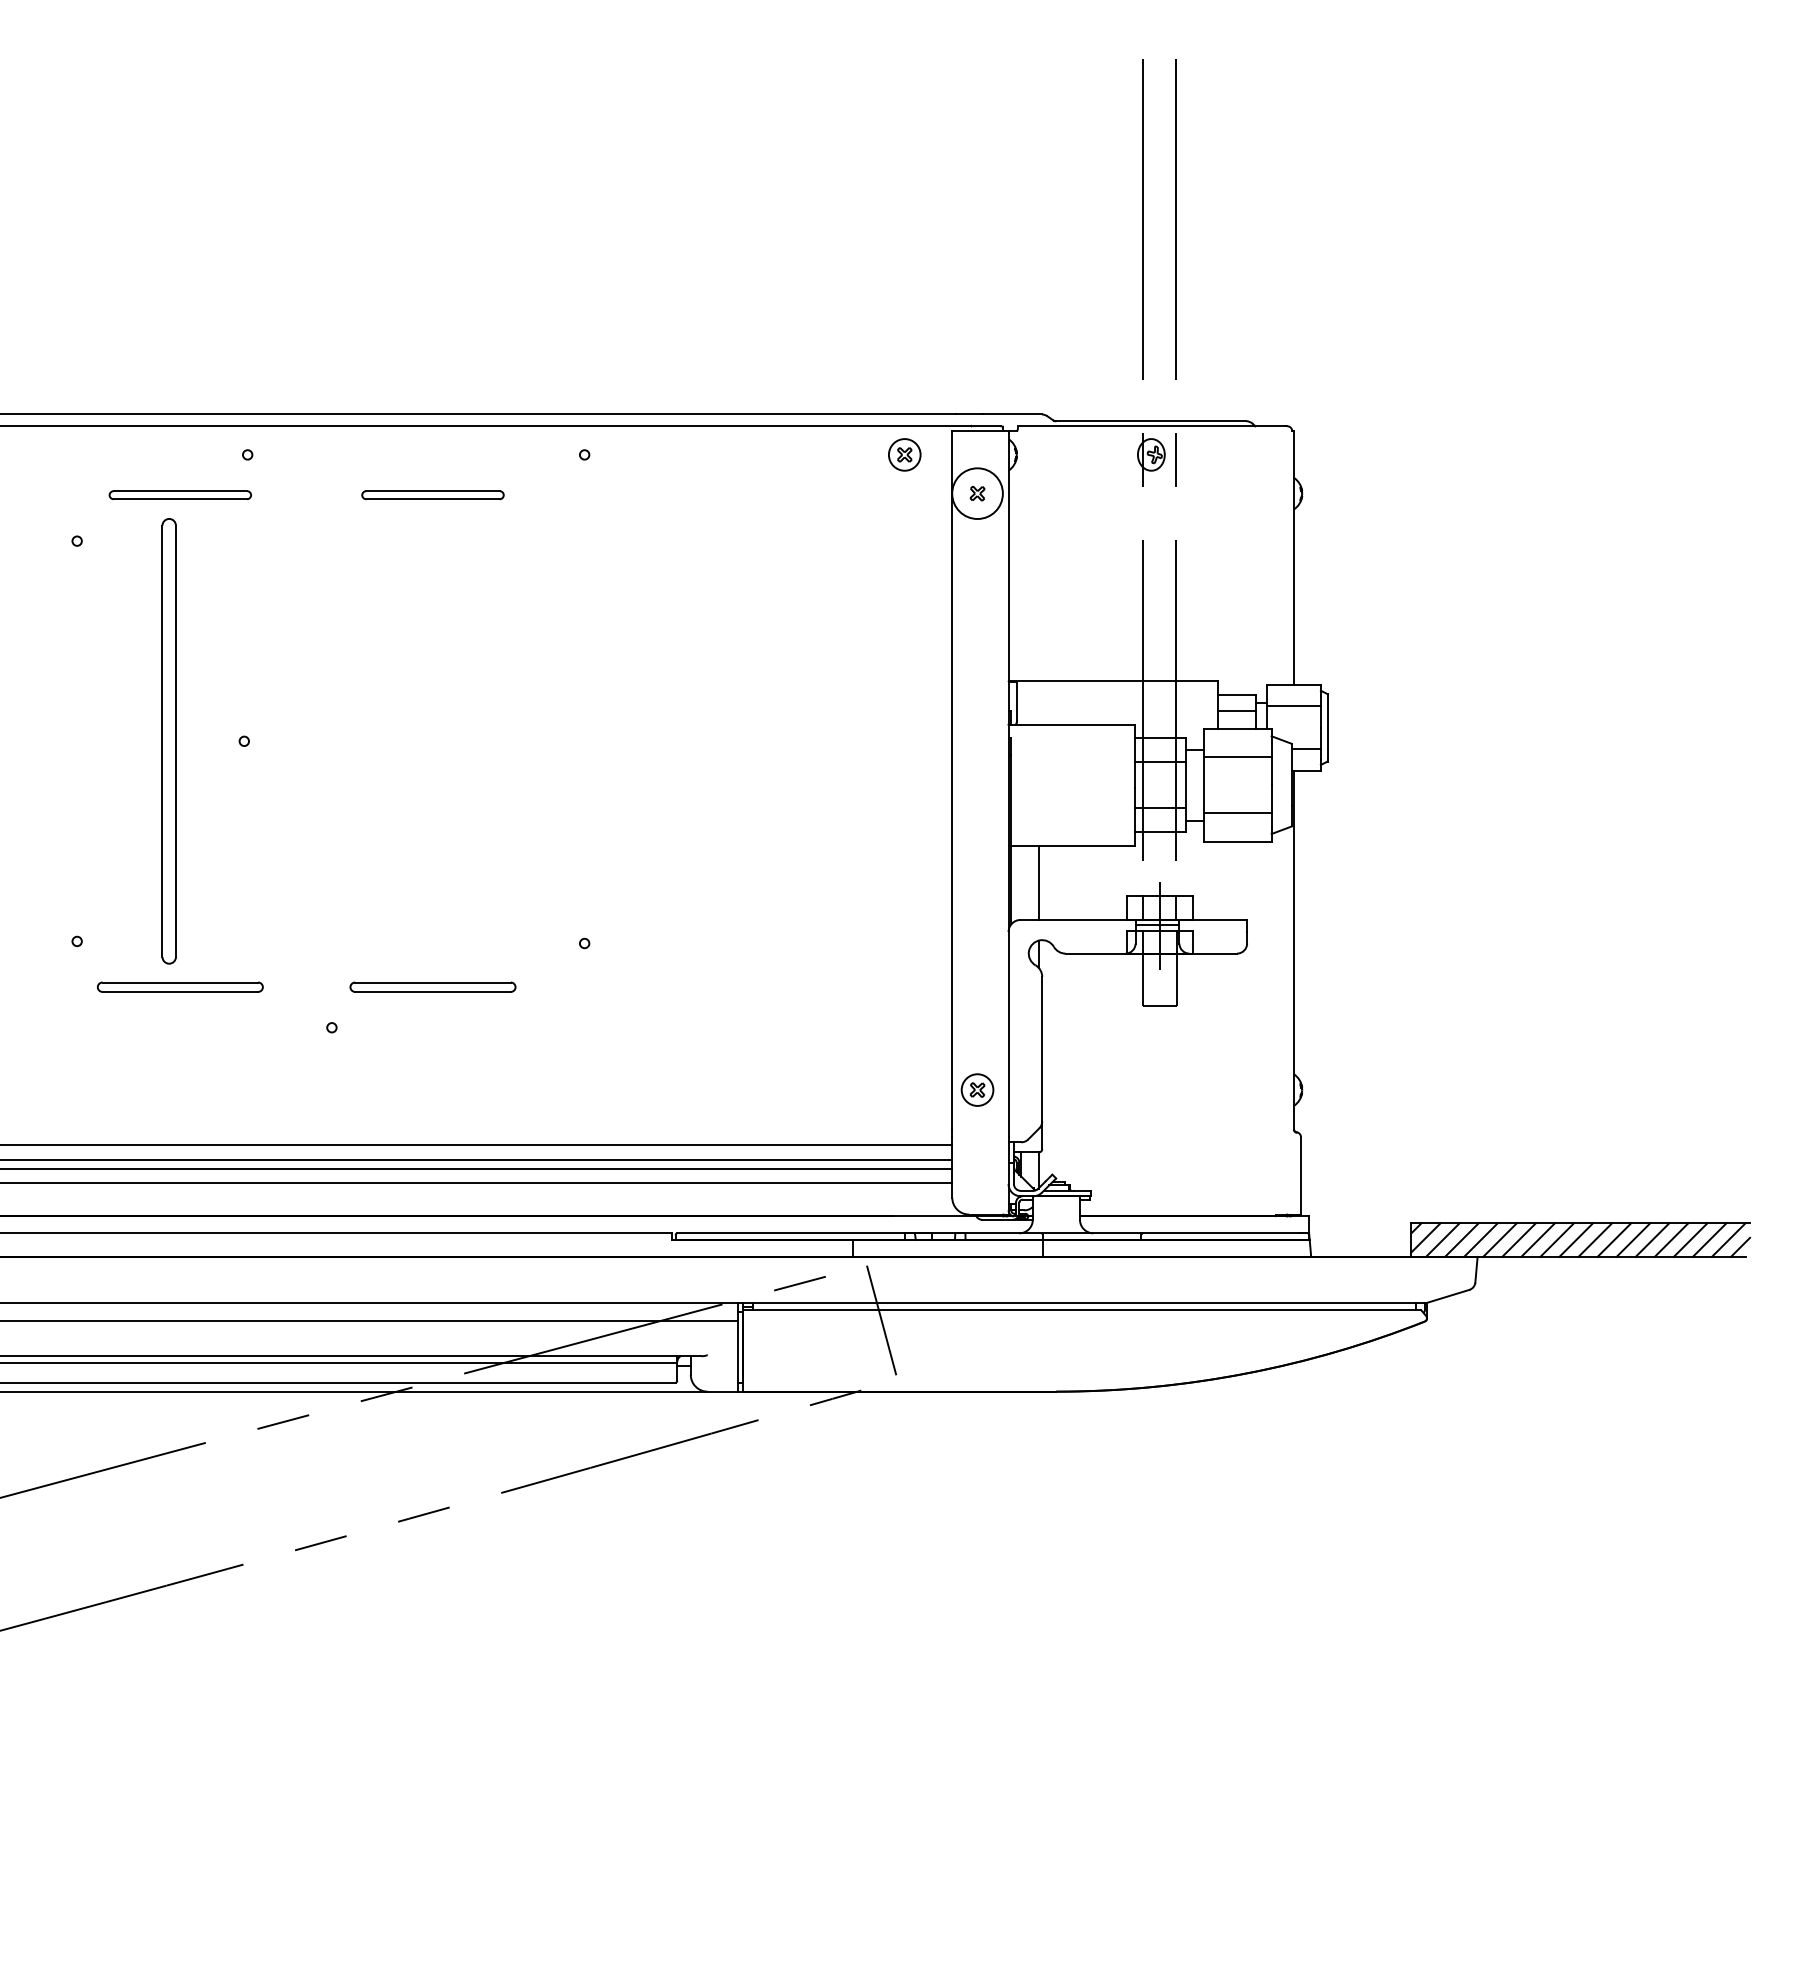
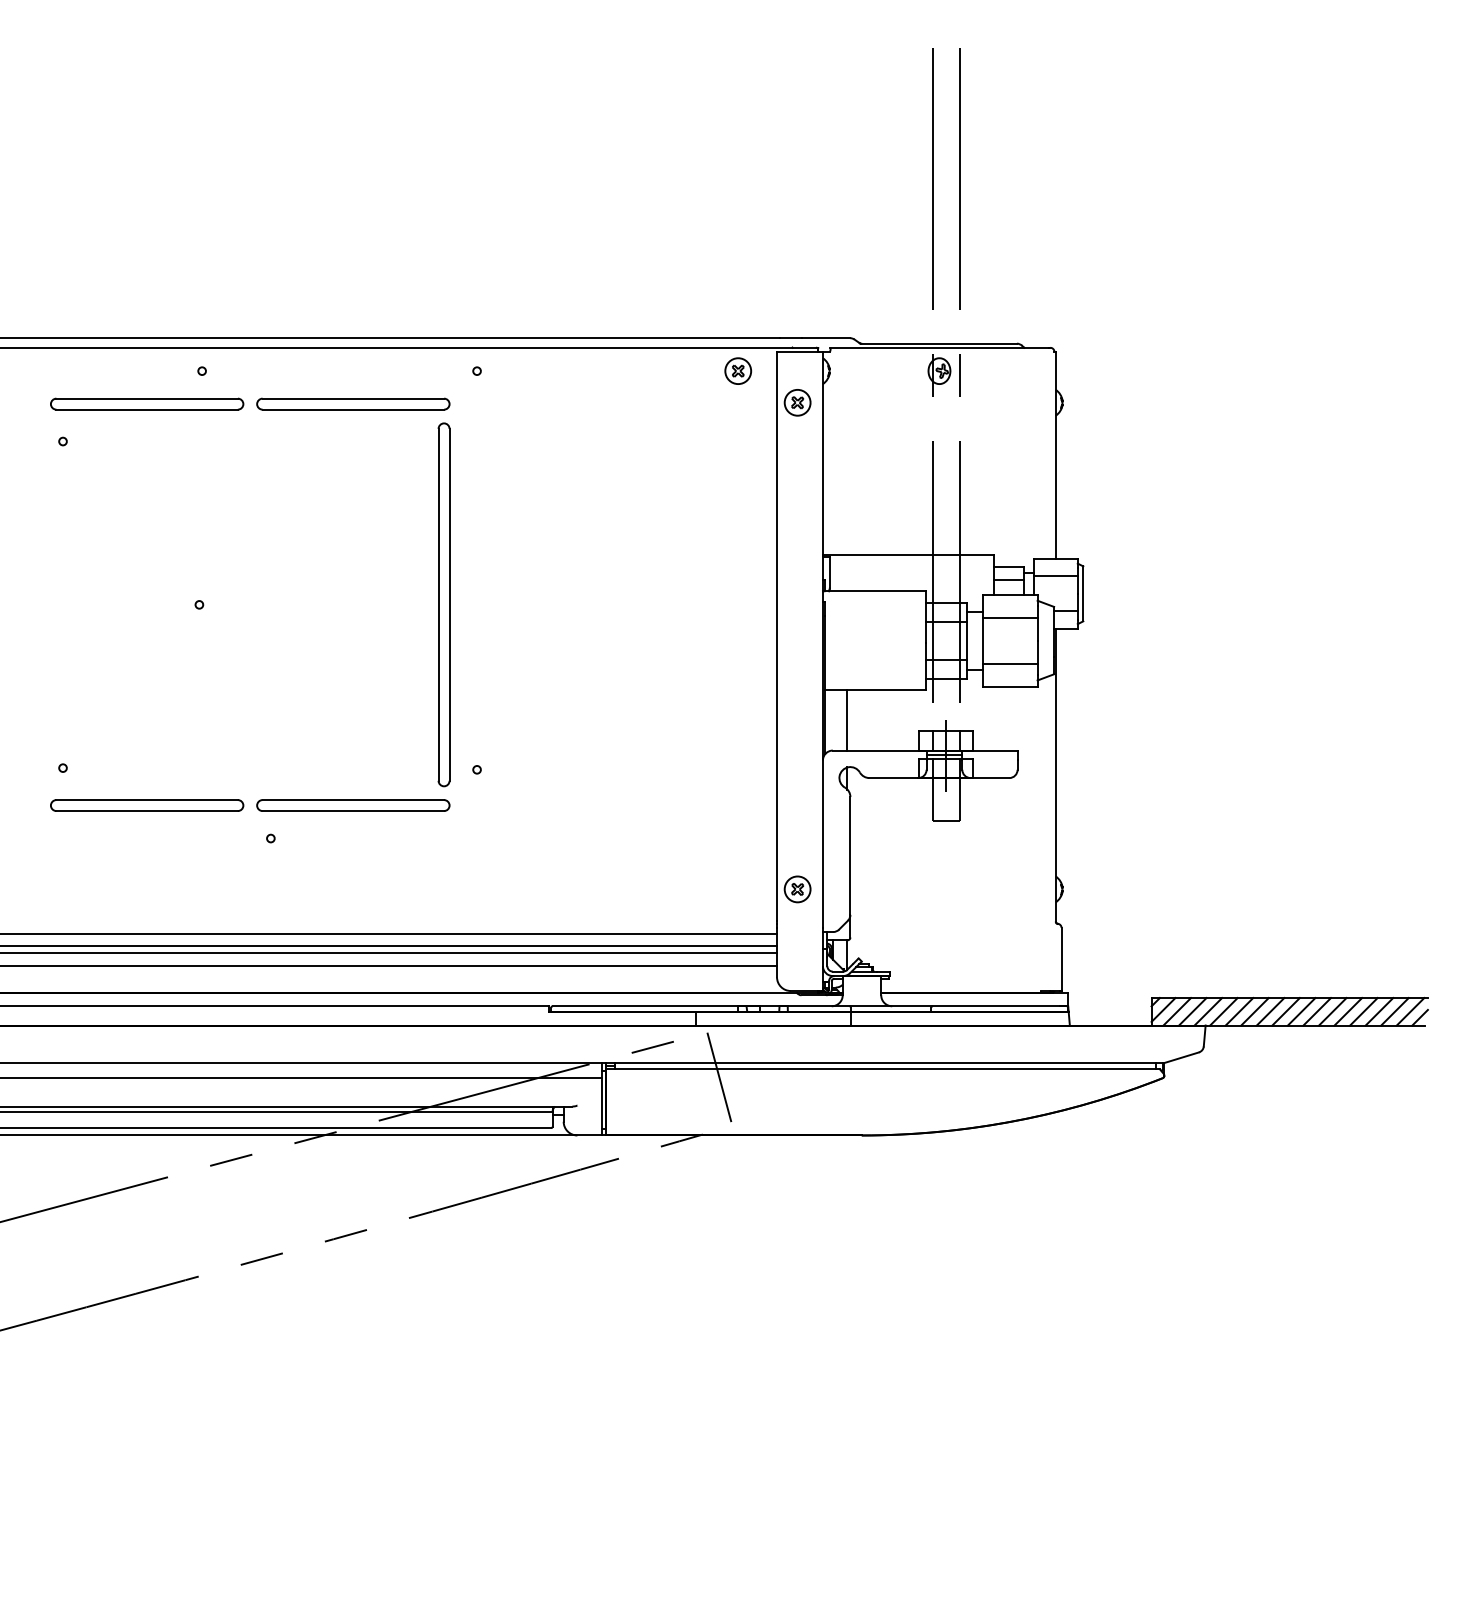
circle: (977, 493) -> (797, 402), size x0.62
part: (180, 494) -> (147, 403), size x1.67
part: (432, 494) -> (352, 403), size x1.67
part: (168, 741) -> (443, 604), moved
part: (180, 986) -> (147, 804), size x1.43
part: (432, 986) -> (352, 804), size x1.43

